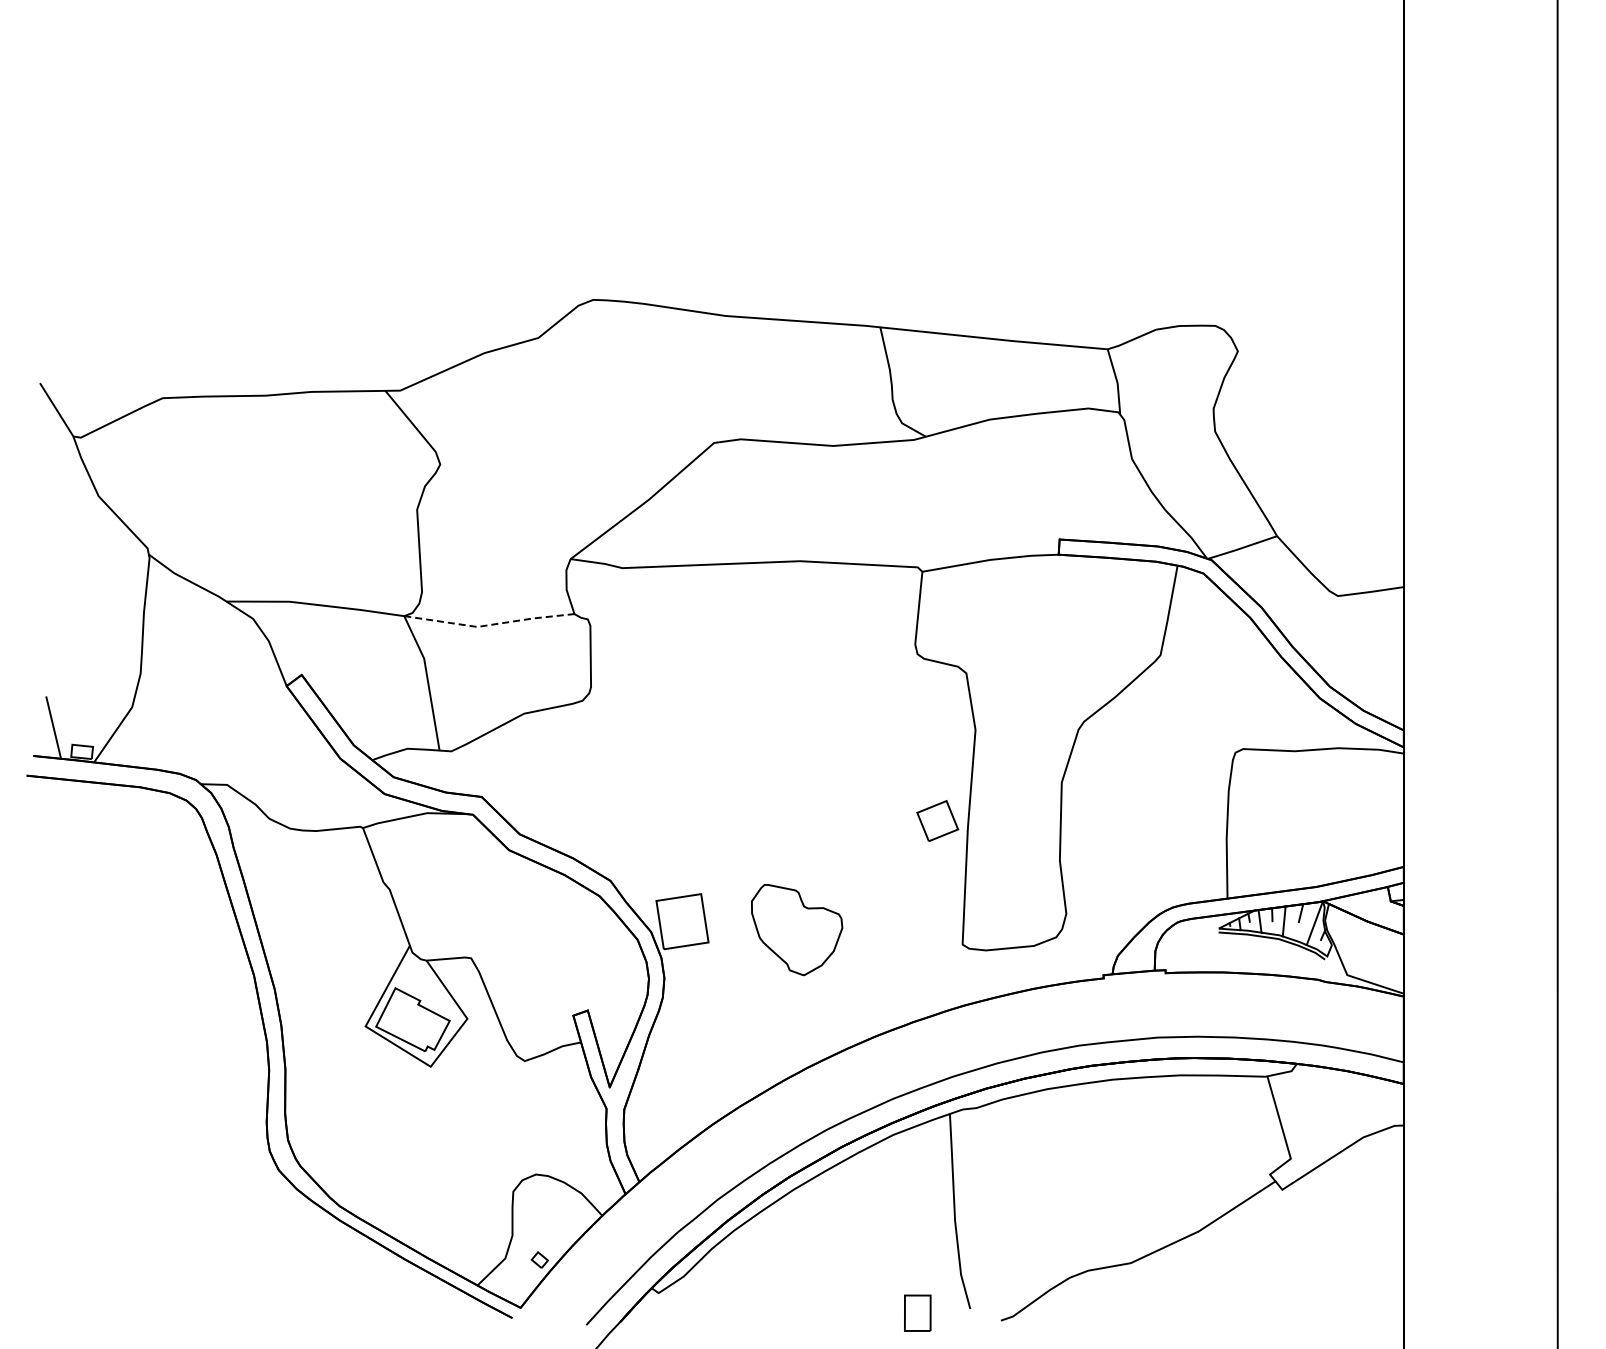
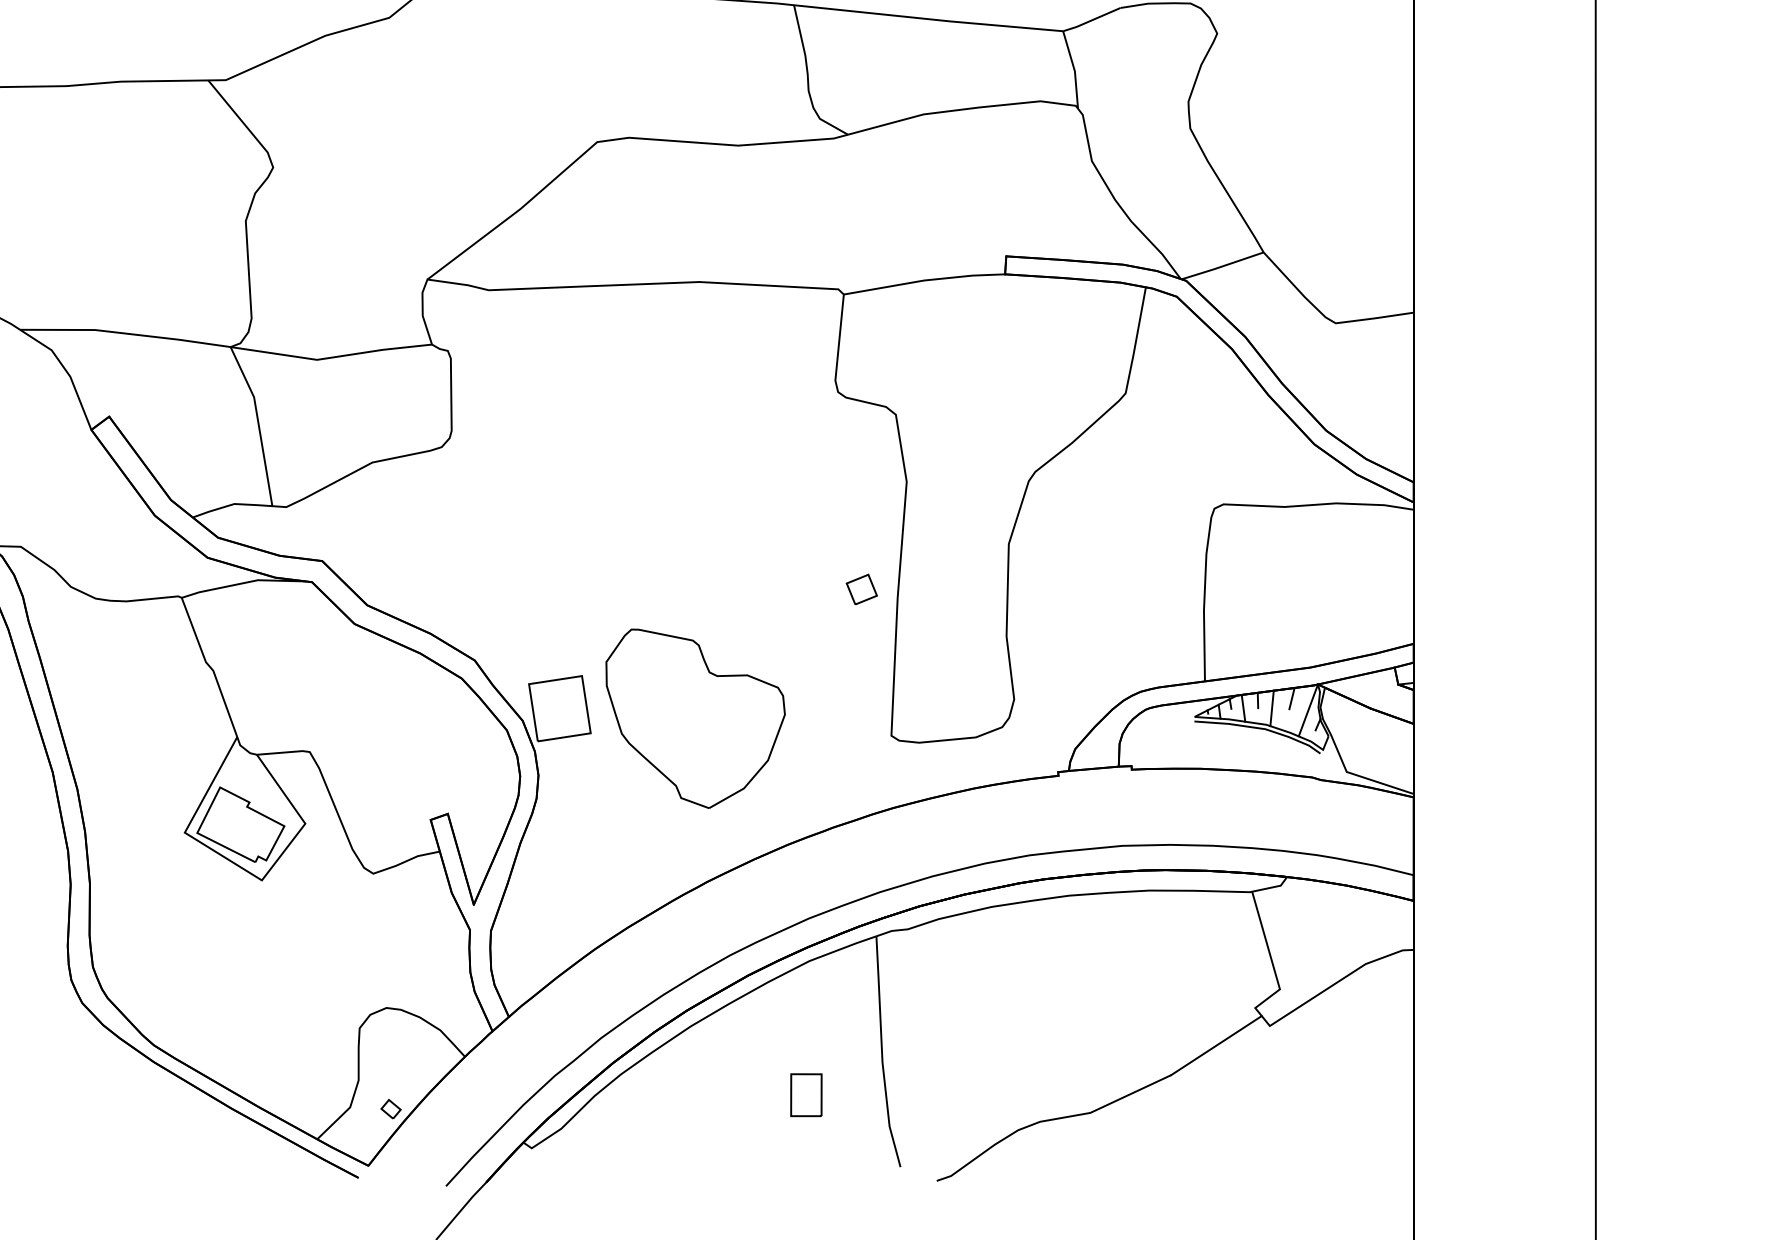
line: (490, 625) -> (332, 358), dashed -> solid
part: (937, 820) -> (861, 588), size x0.62
part: (796, 929) -> (694, 717), size x1.67
part: (917, 1312) -> (806, 1094), moved

